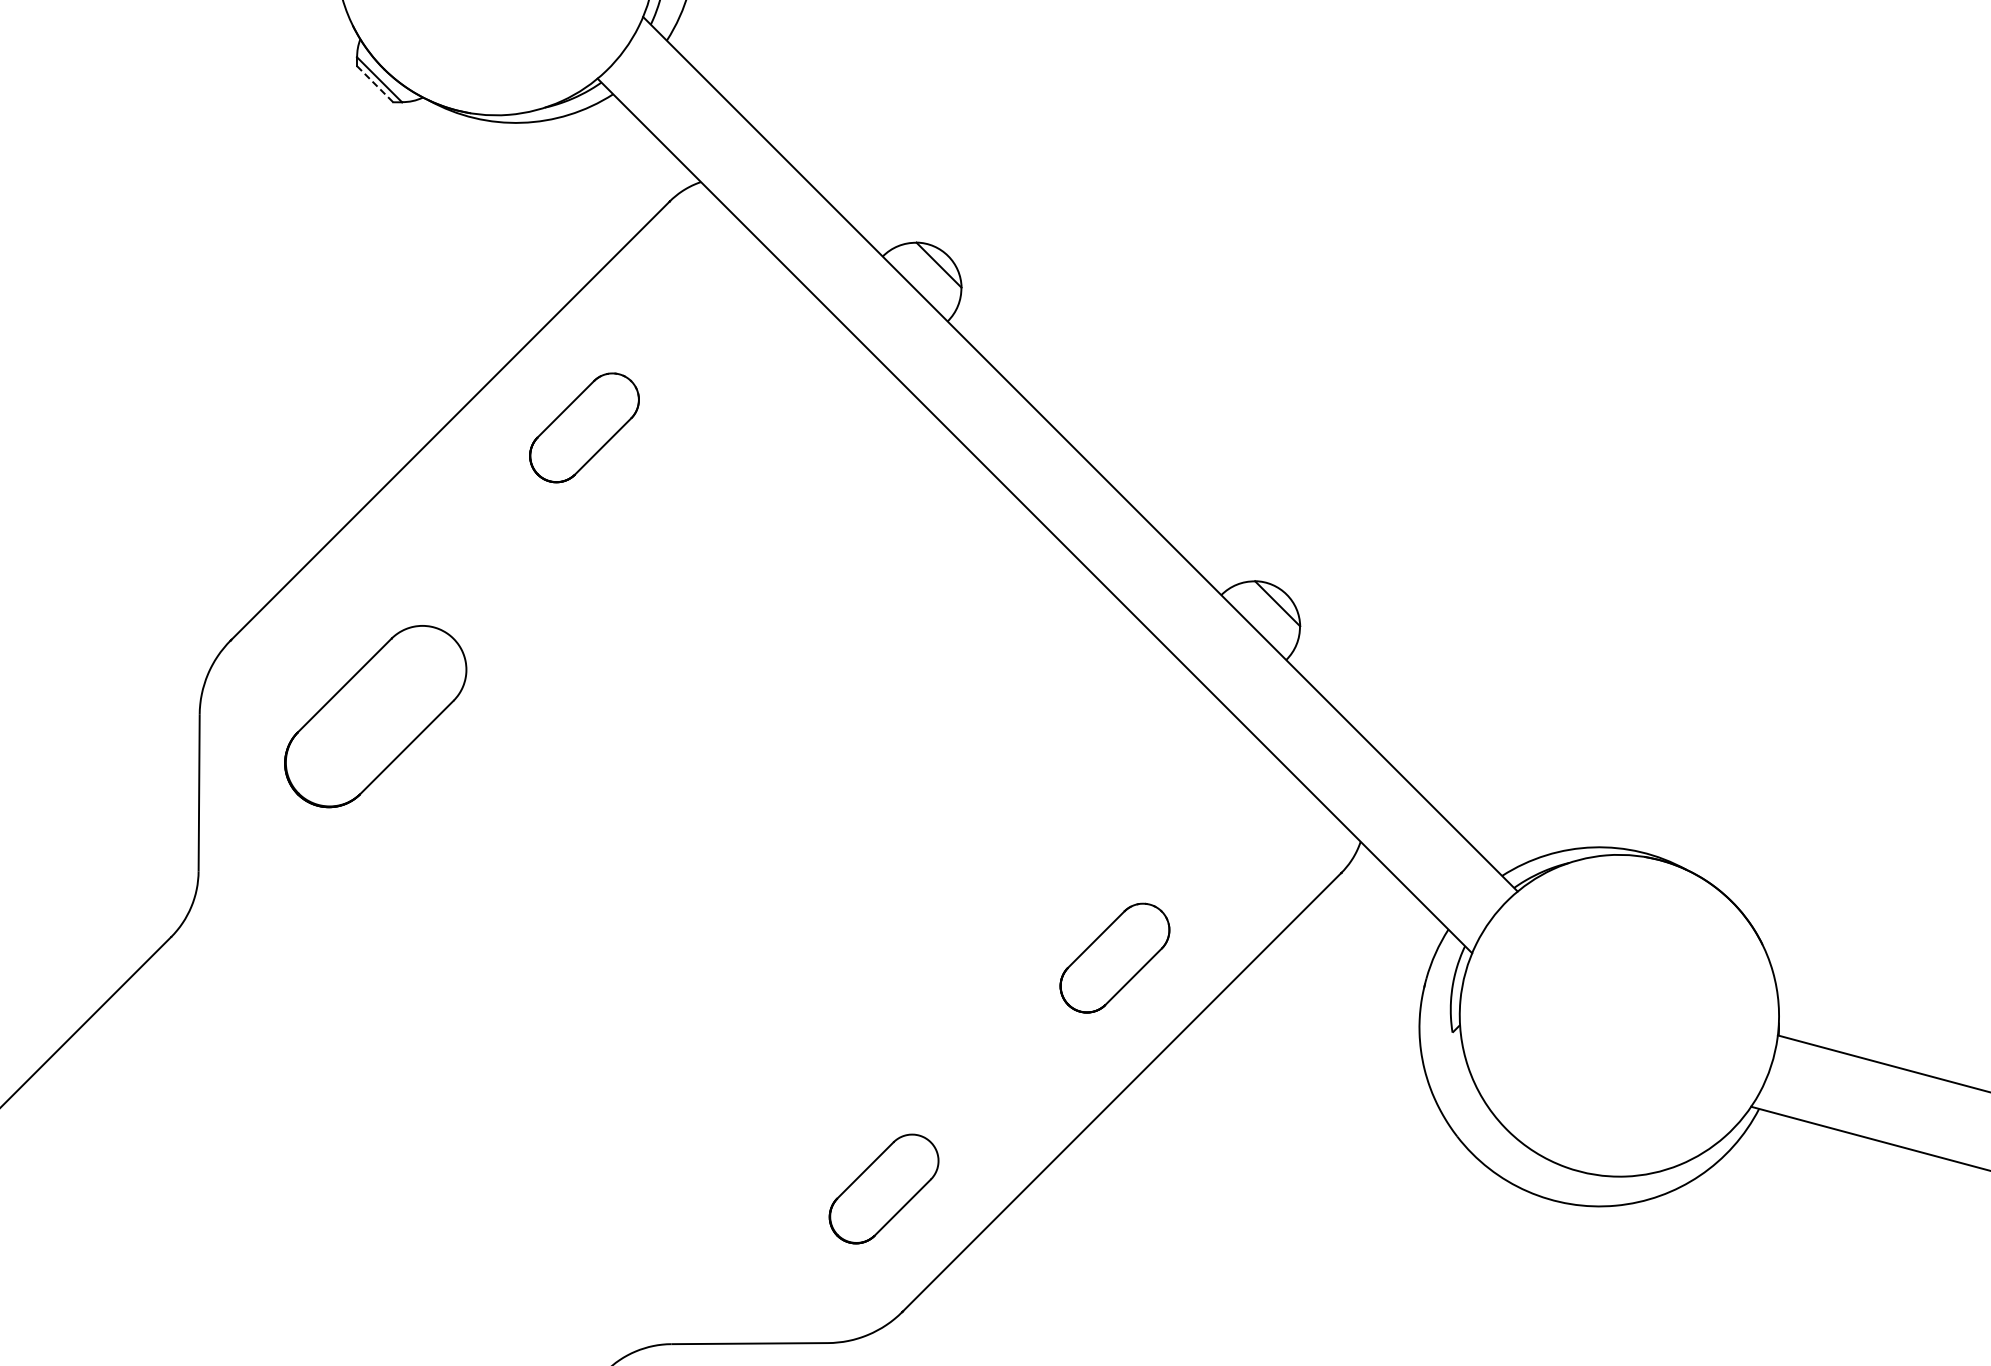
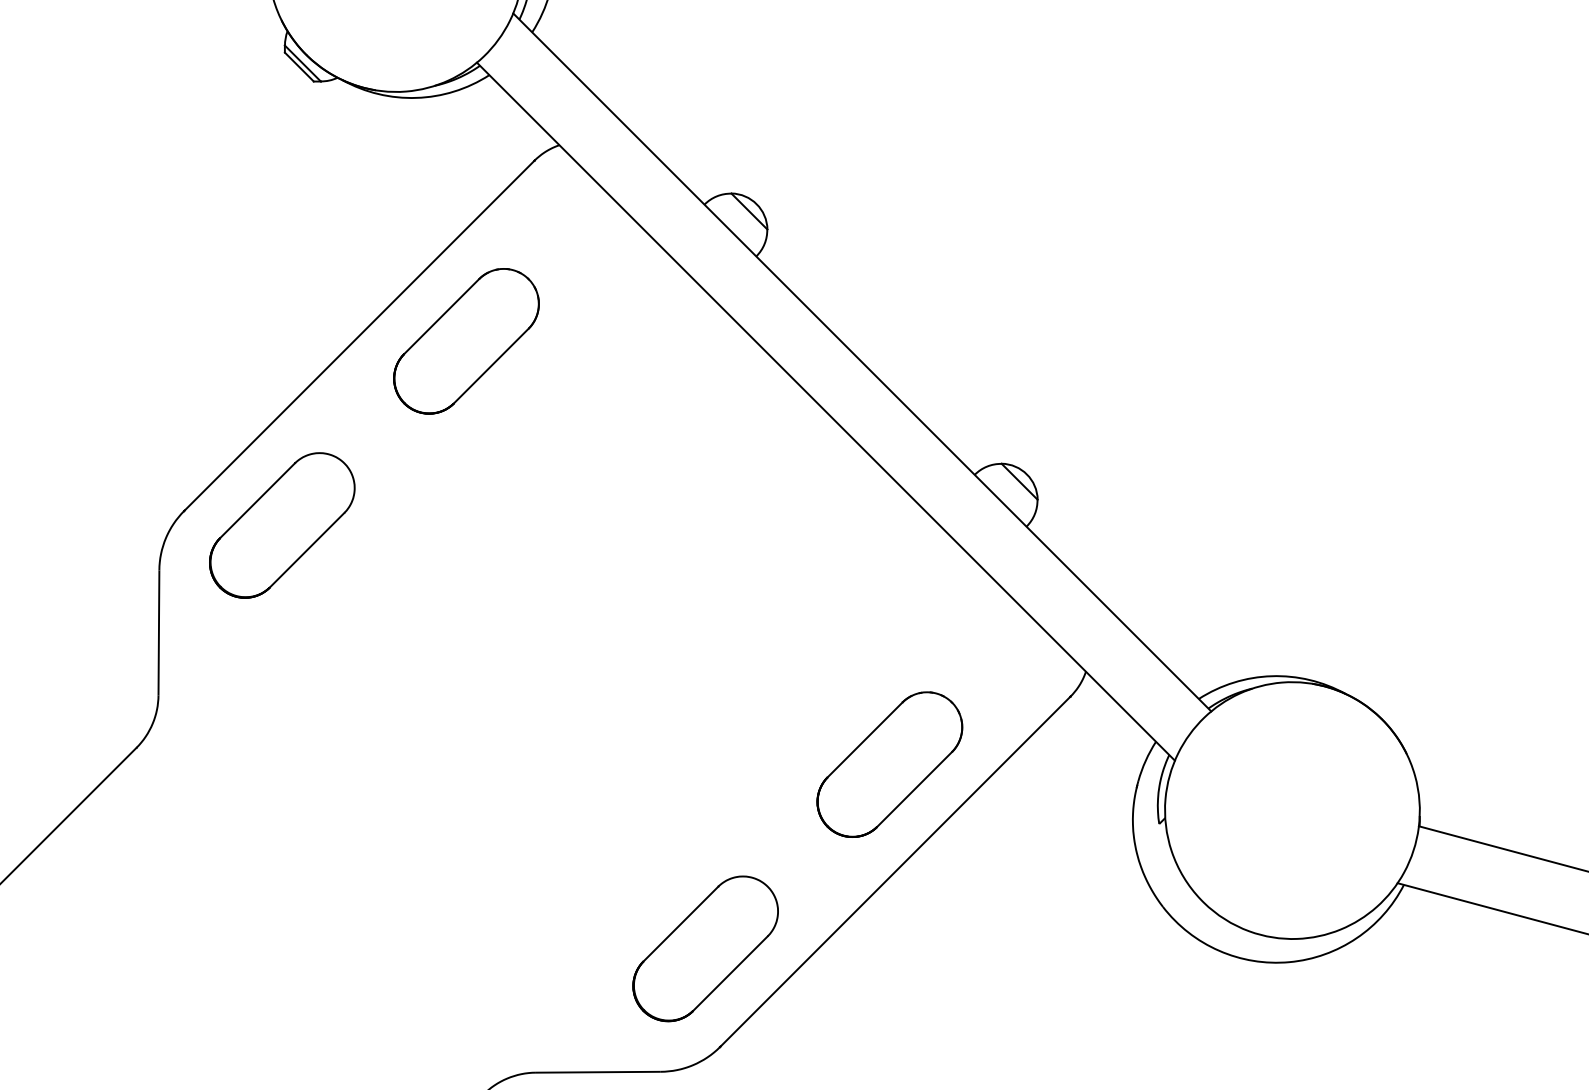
line: (375, 84) -> (299, 67), dashed -> solid
part: (584, 427) -> (466, 341), size x1.67
part: (375, 716) -> (282, 525), moved
part: (1114, 957) -> (889, 764), size x1.67
part: (883, 1188) -> (705, 948), size x1.67

